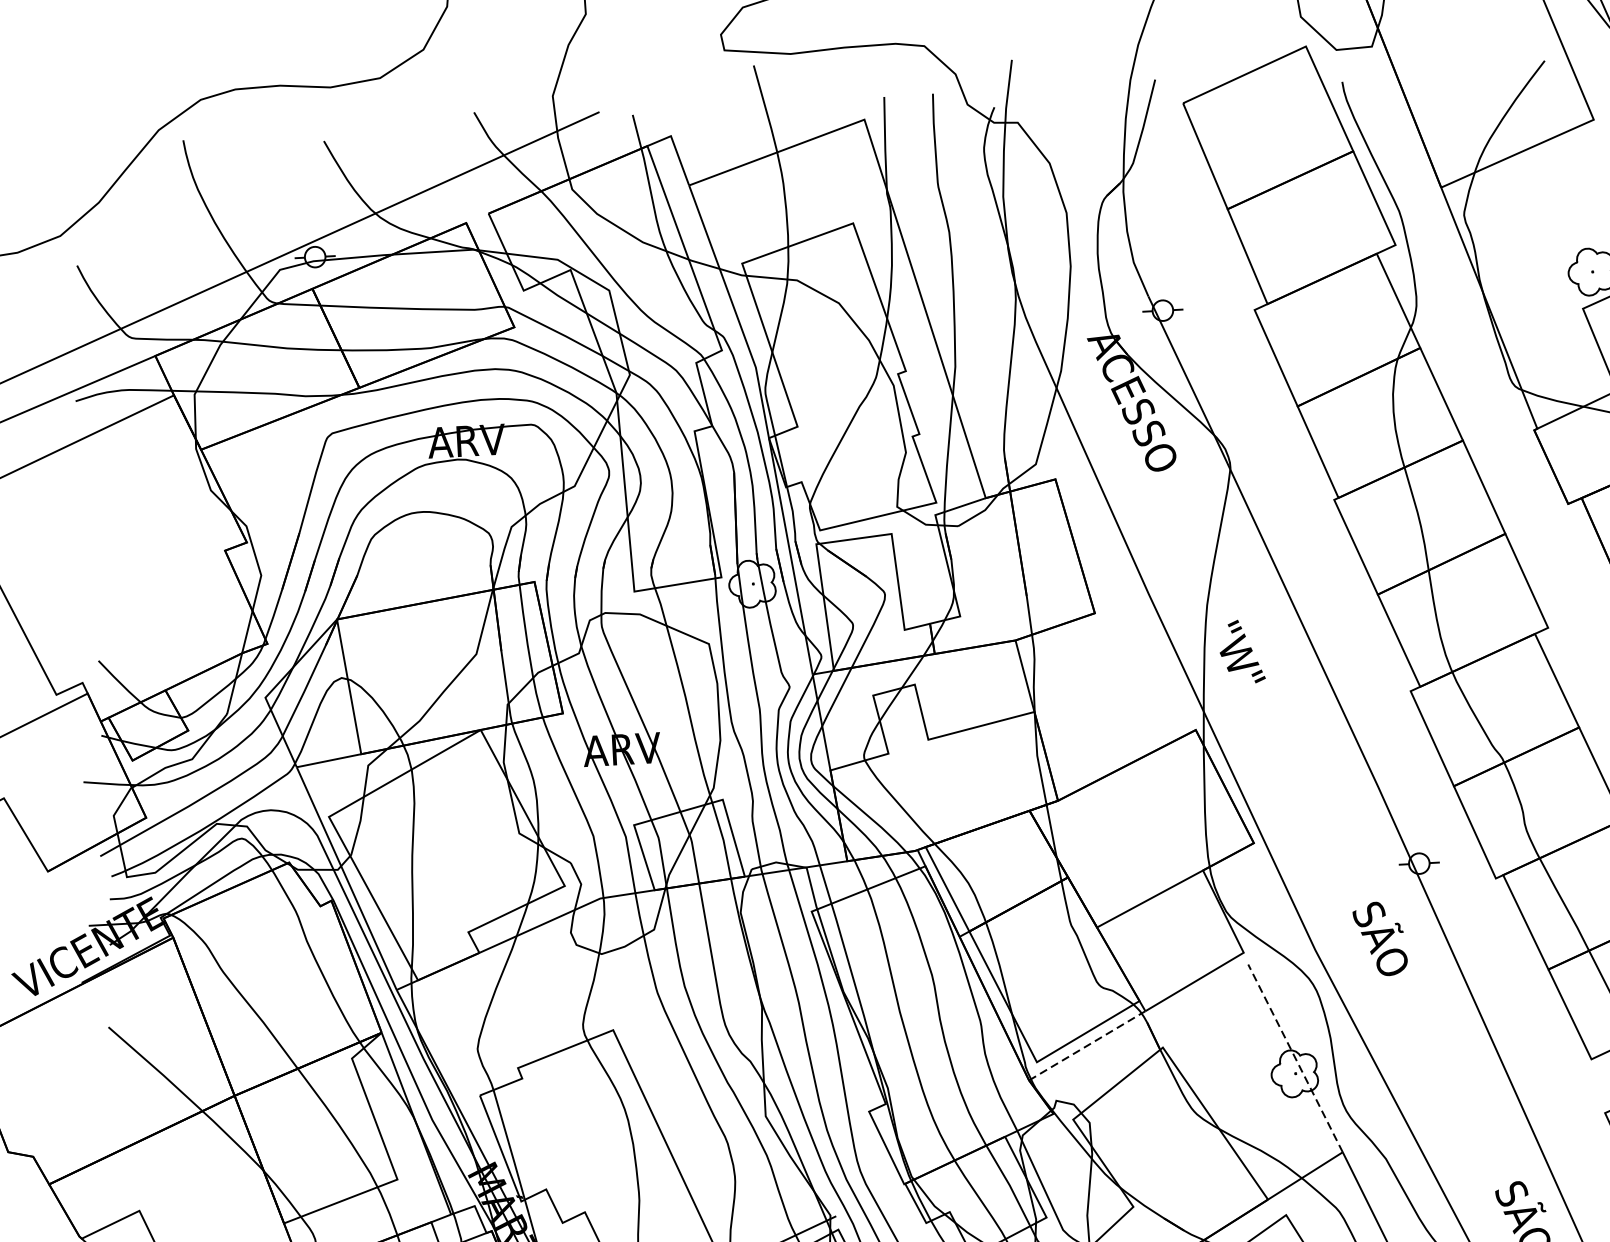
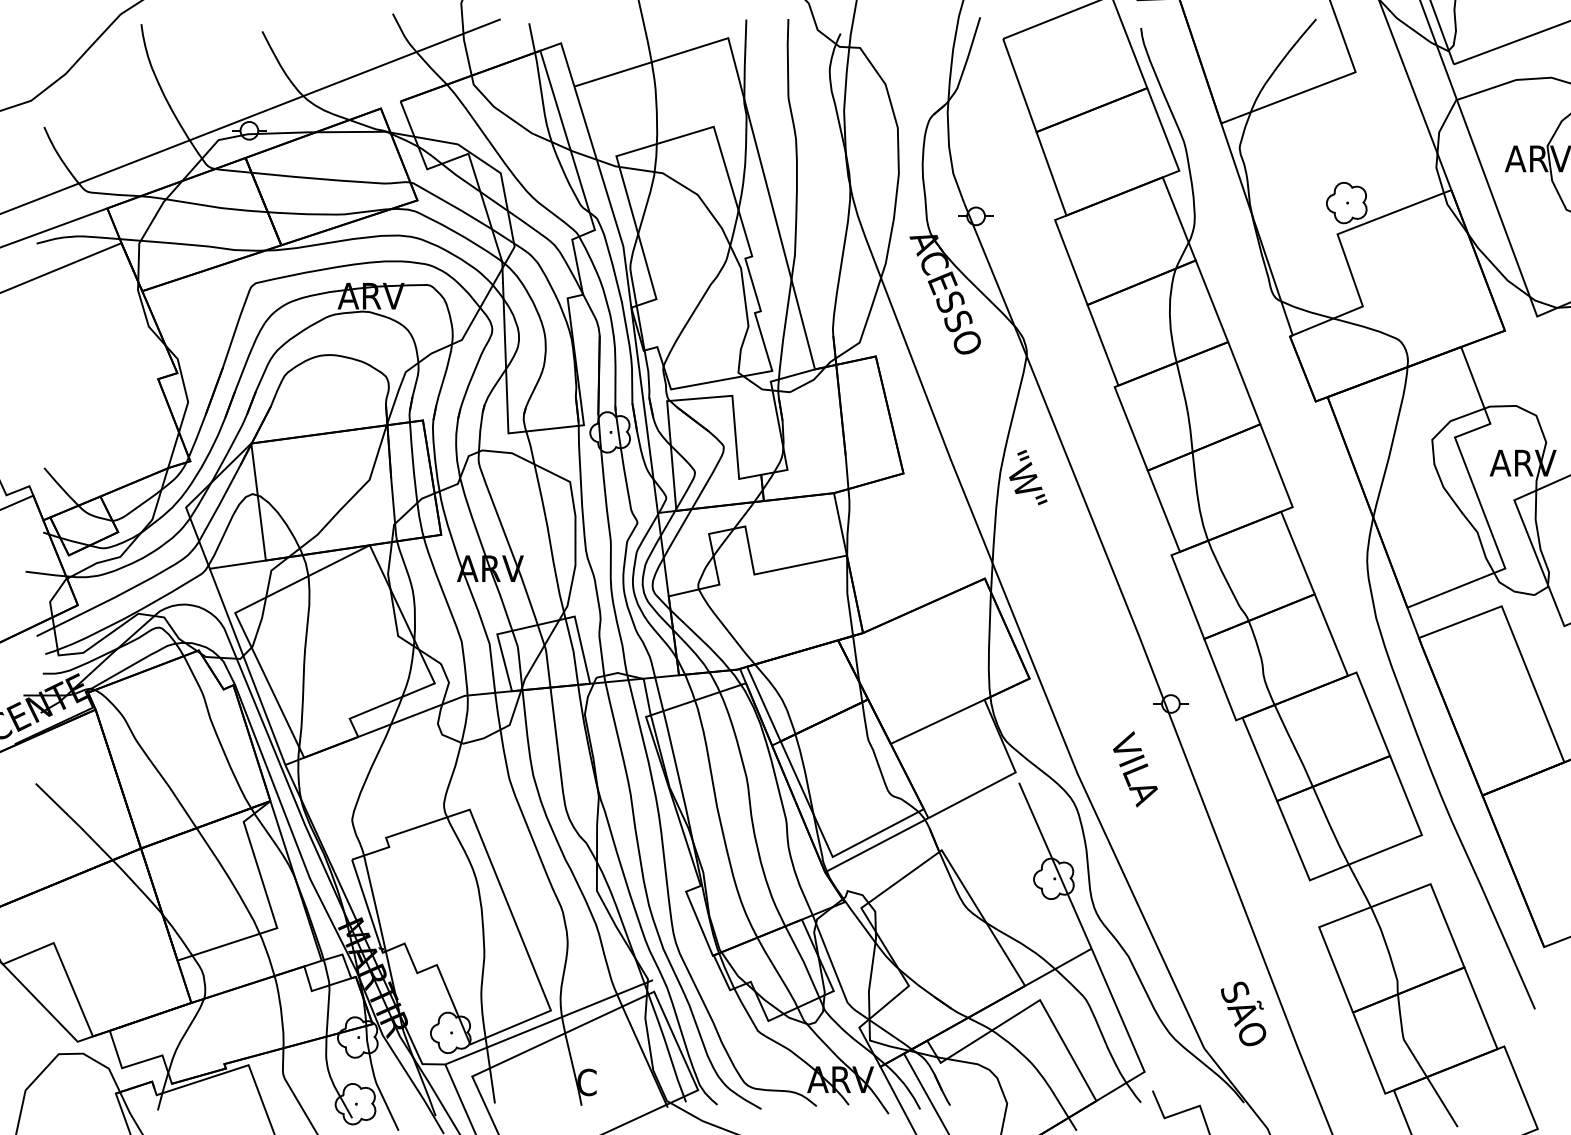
text: (1242, 651) -> (1028, 477), moved
text: (1381, 941) -> (1134, 769), SÃO -> VILA
line: (1088, 1044) -> (877, 844), dashed -> solid
line: (1295, 1058) -> (1055, 865), dashed -> solid

